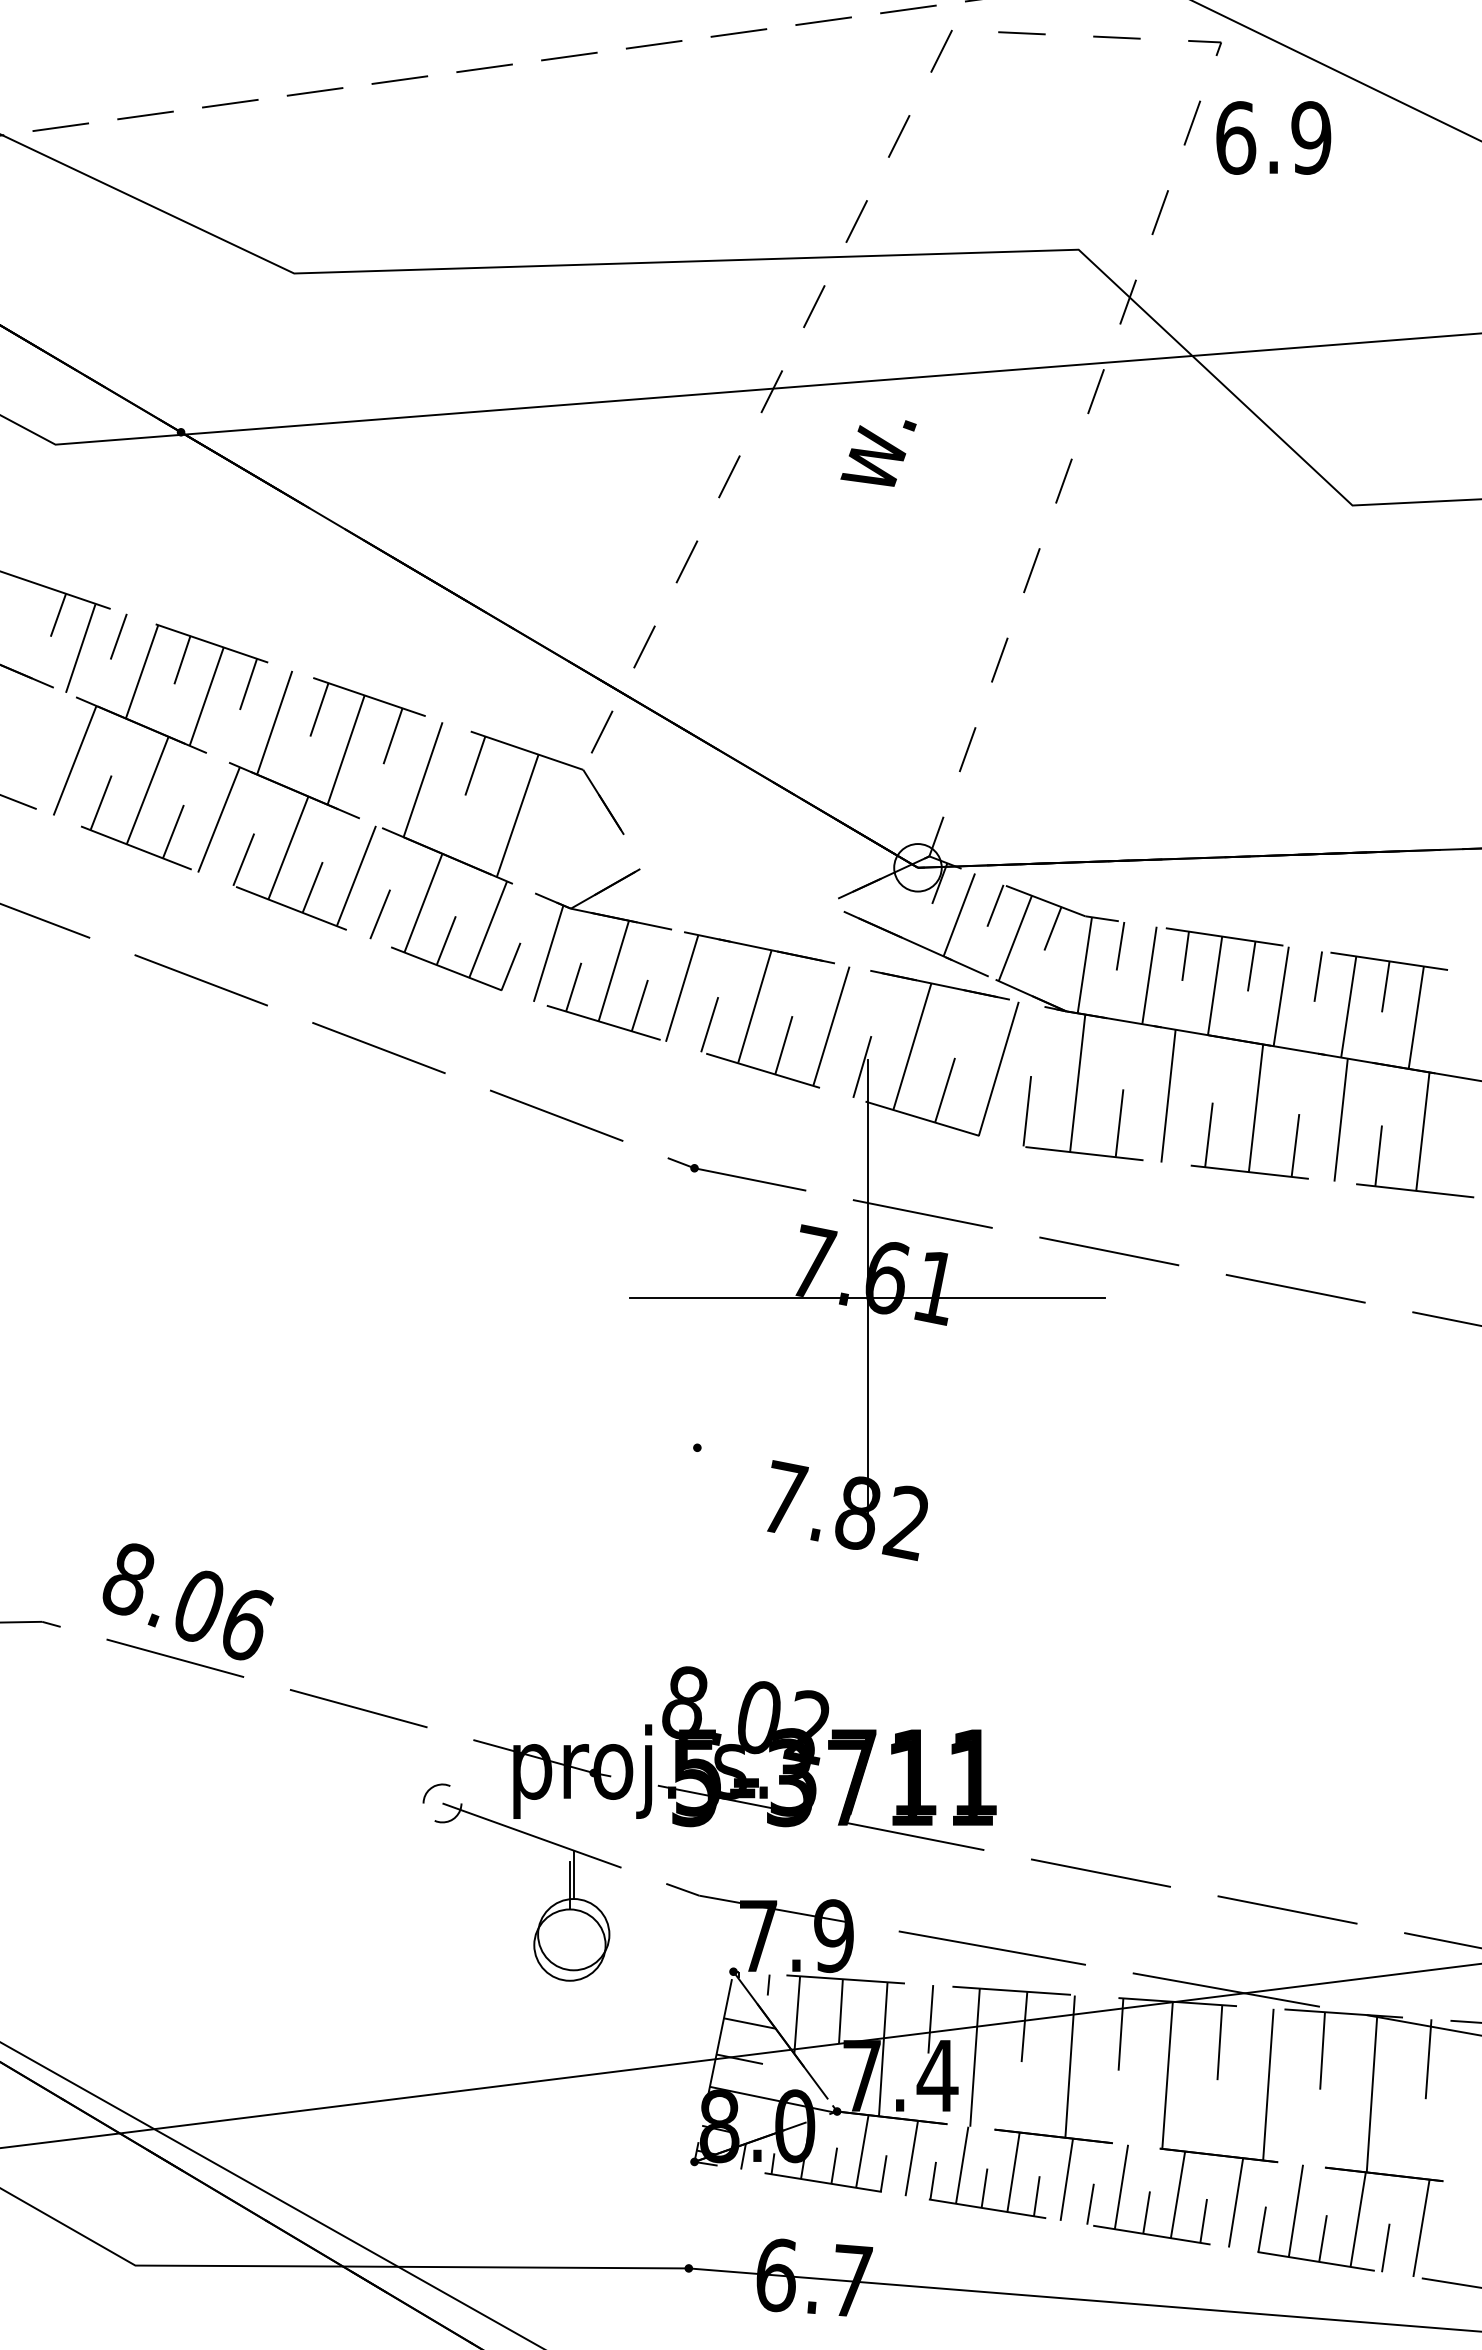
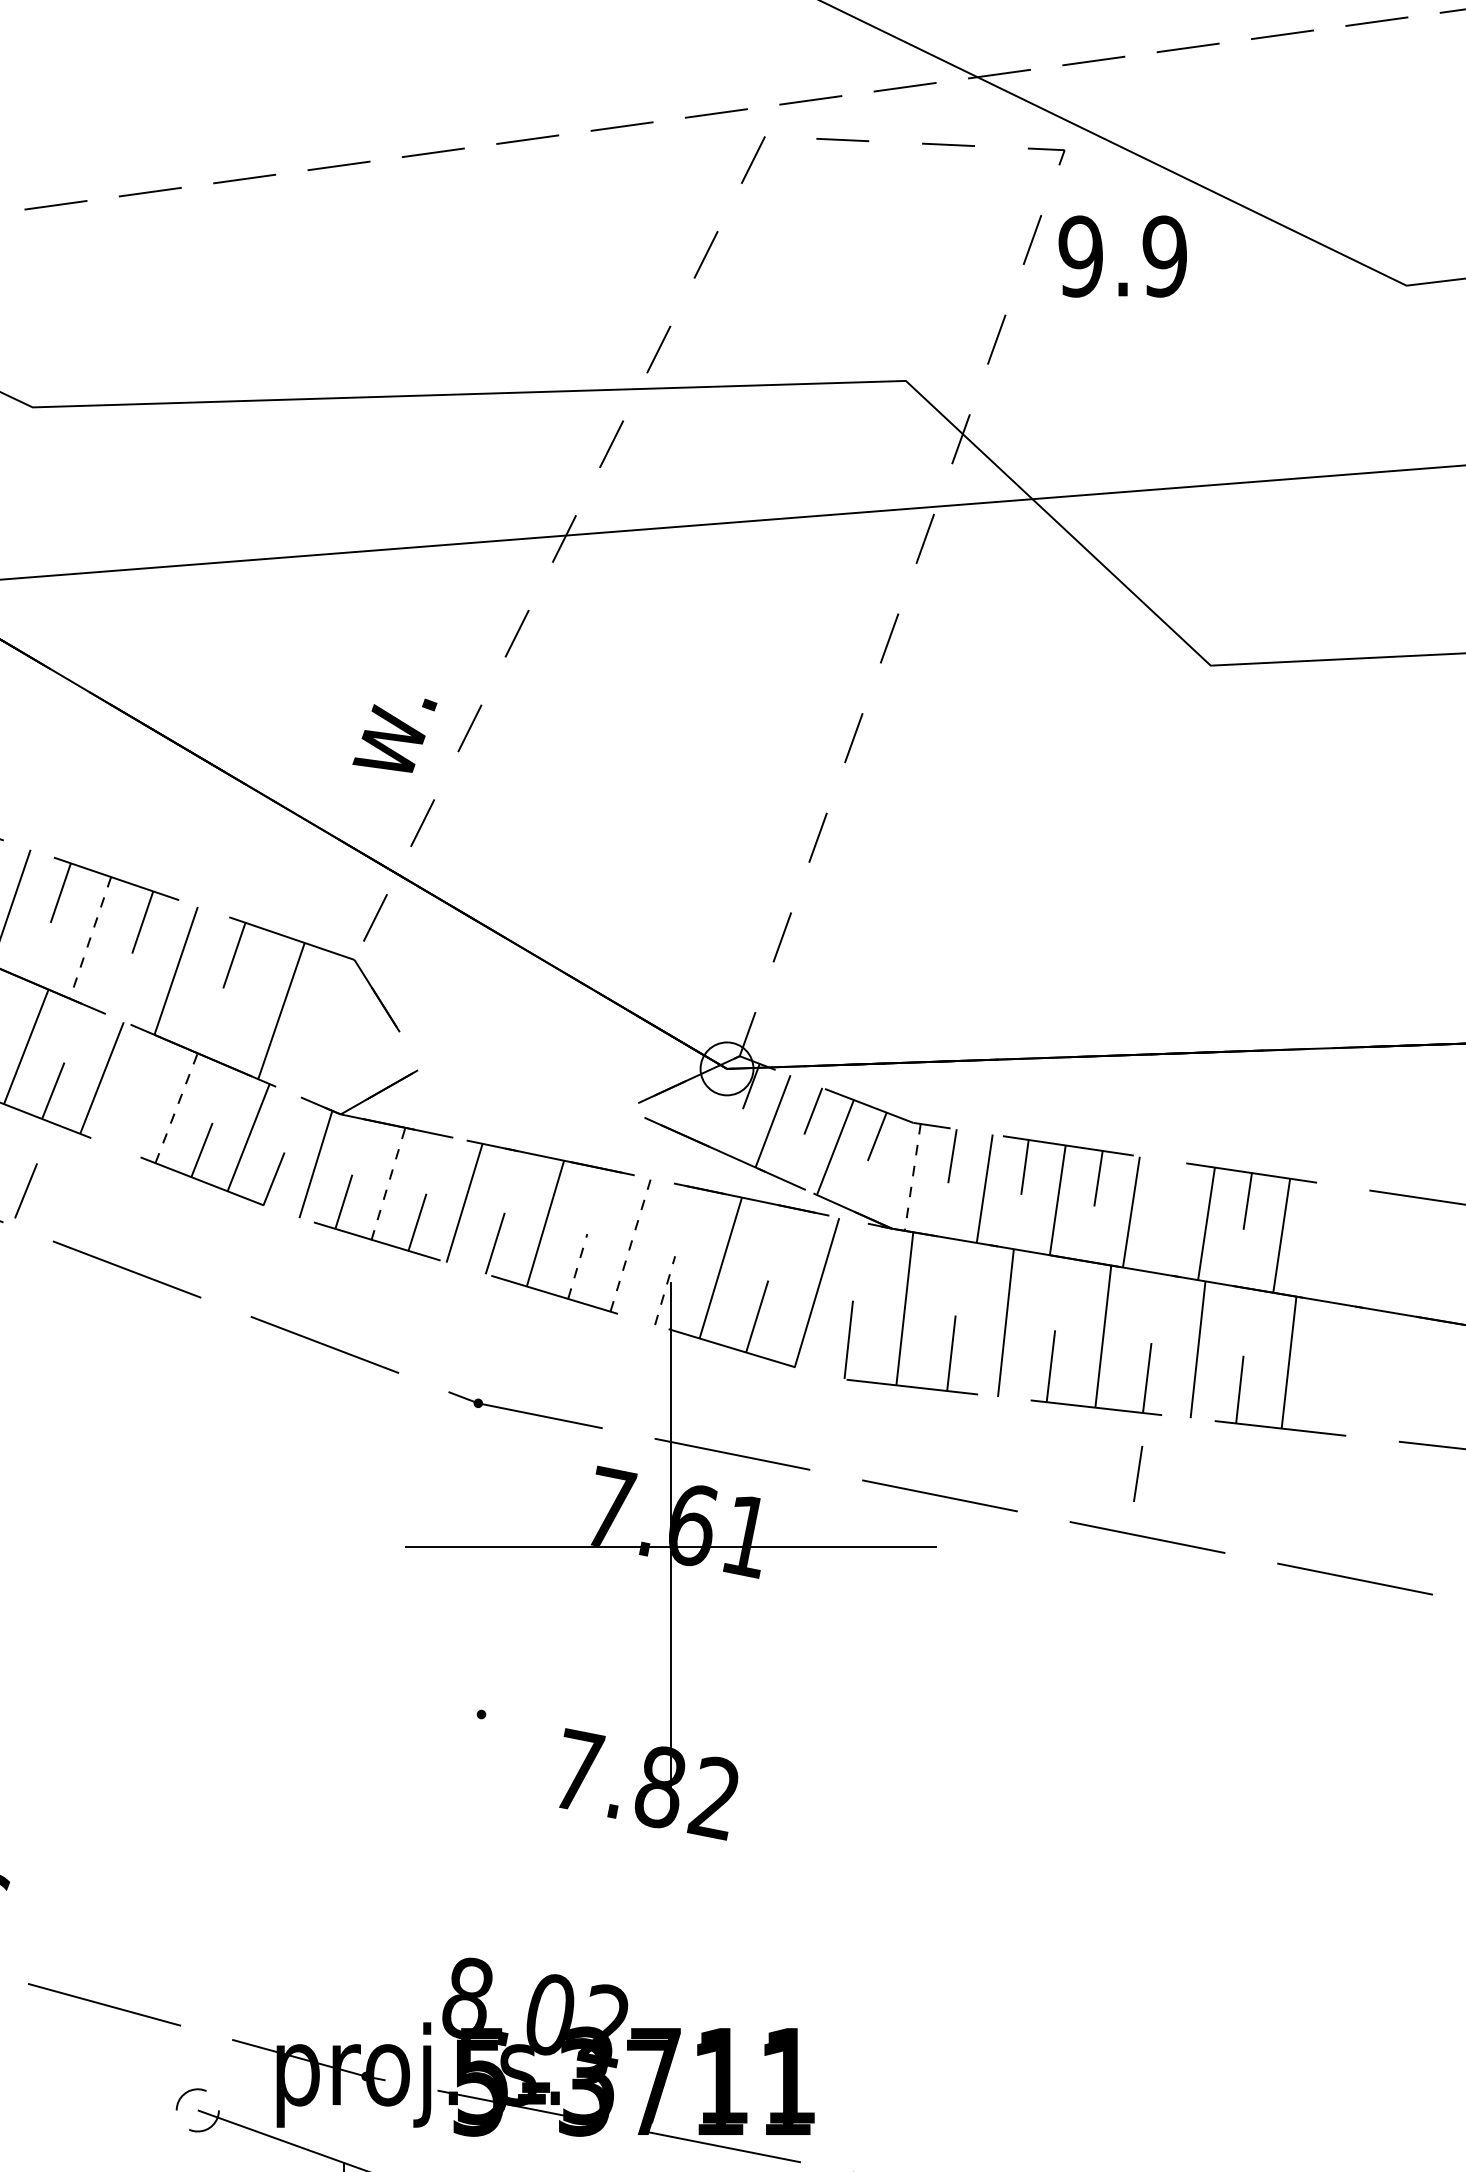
text: (1235, 137) -> (1080, 256), 6.9 -> 9.9
text: (878, 453) -> (394, 735), moved
line: (346, 750) -> (90, 938), solid -> dashed
line: (423, 902) -> (176, 1107), solid -> dashed
line: (379, 914) -> (25, 1191), moved
line: (1084, 965) -> (912, 1177), solid -> dashed
line: (613, 971) -> (388, 1184), solid -> dashed
line: (1317, 976) -> (1137, 1473), moved
line: (831, 1025) -> (630, 1244), solid -> dashed
line: (784, 1044) -> (578, 1265), solid -> dashed
line: (862, 1066) -> (665, 1290), solid -> dashed

